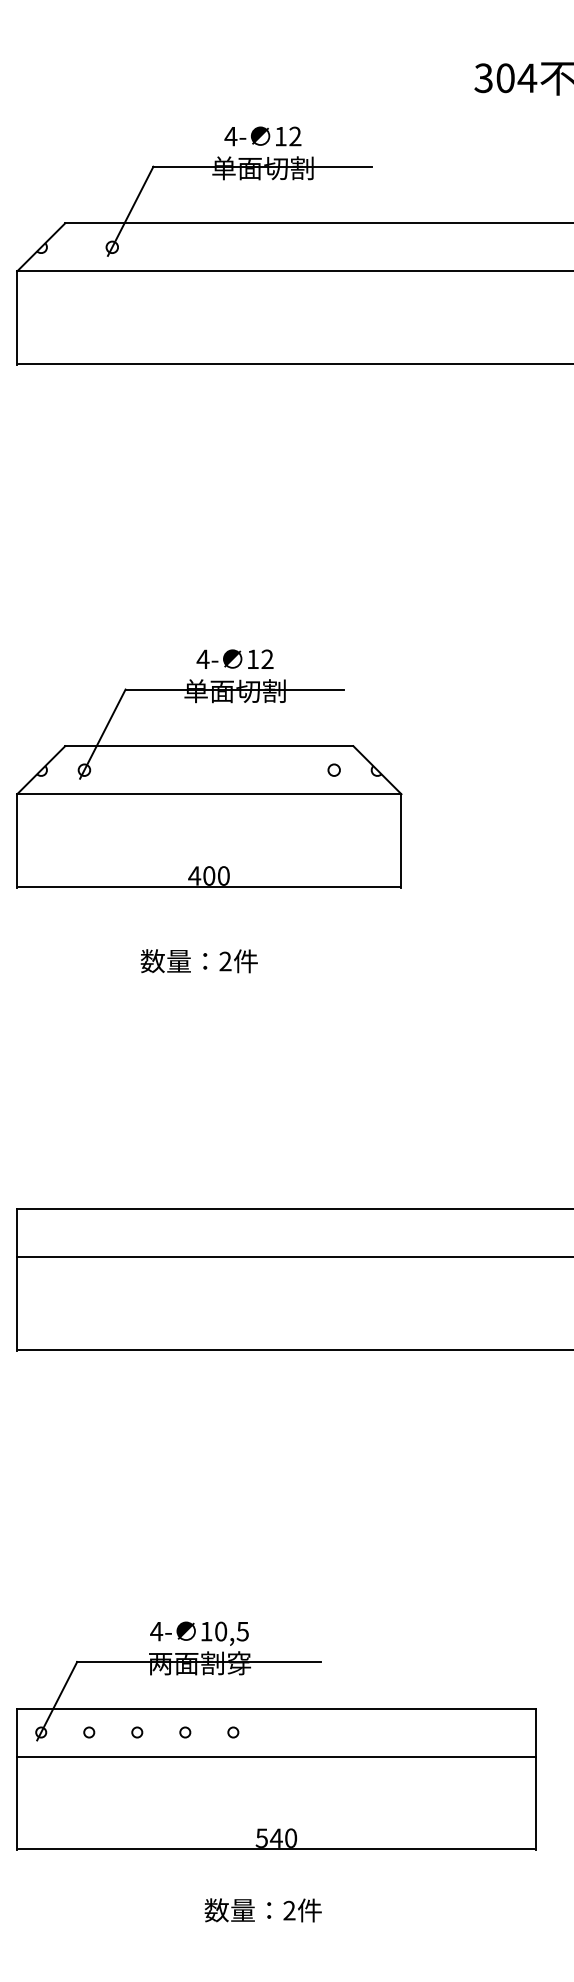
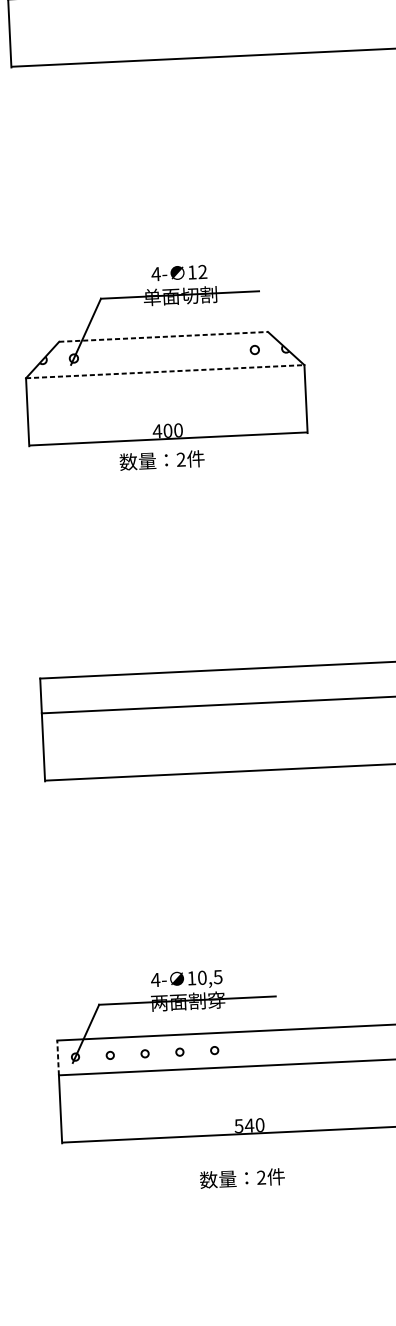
line: (209, 746) -> (163, 337), solid -> dashed
line: (209, 794) -> (165, 371), solid -> dashed
text: (198, 961) -> (161, 460), moved
line: (17, 1732) -> (58, 1057), solid -> dashed

